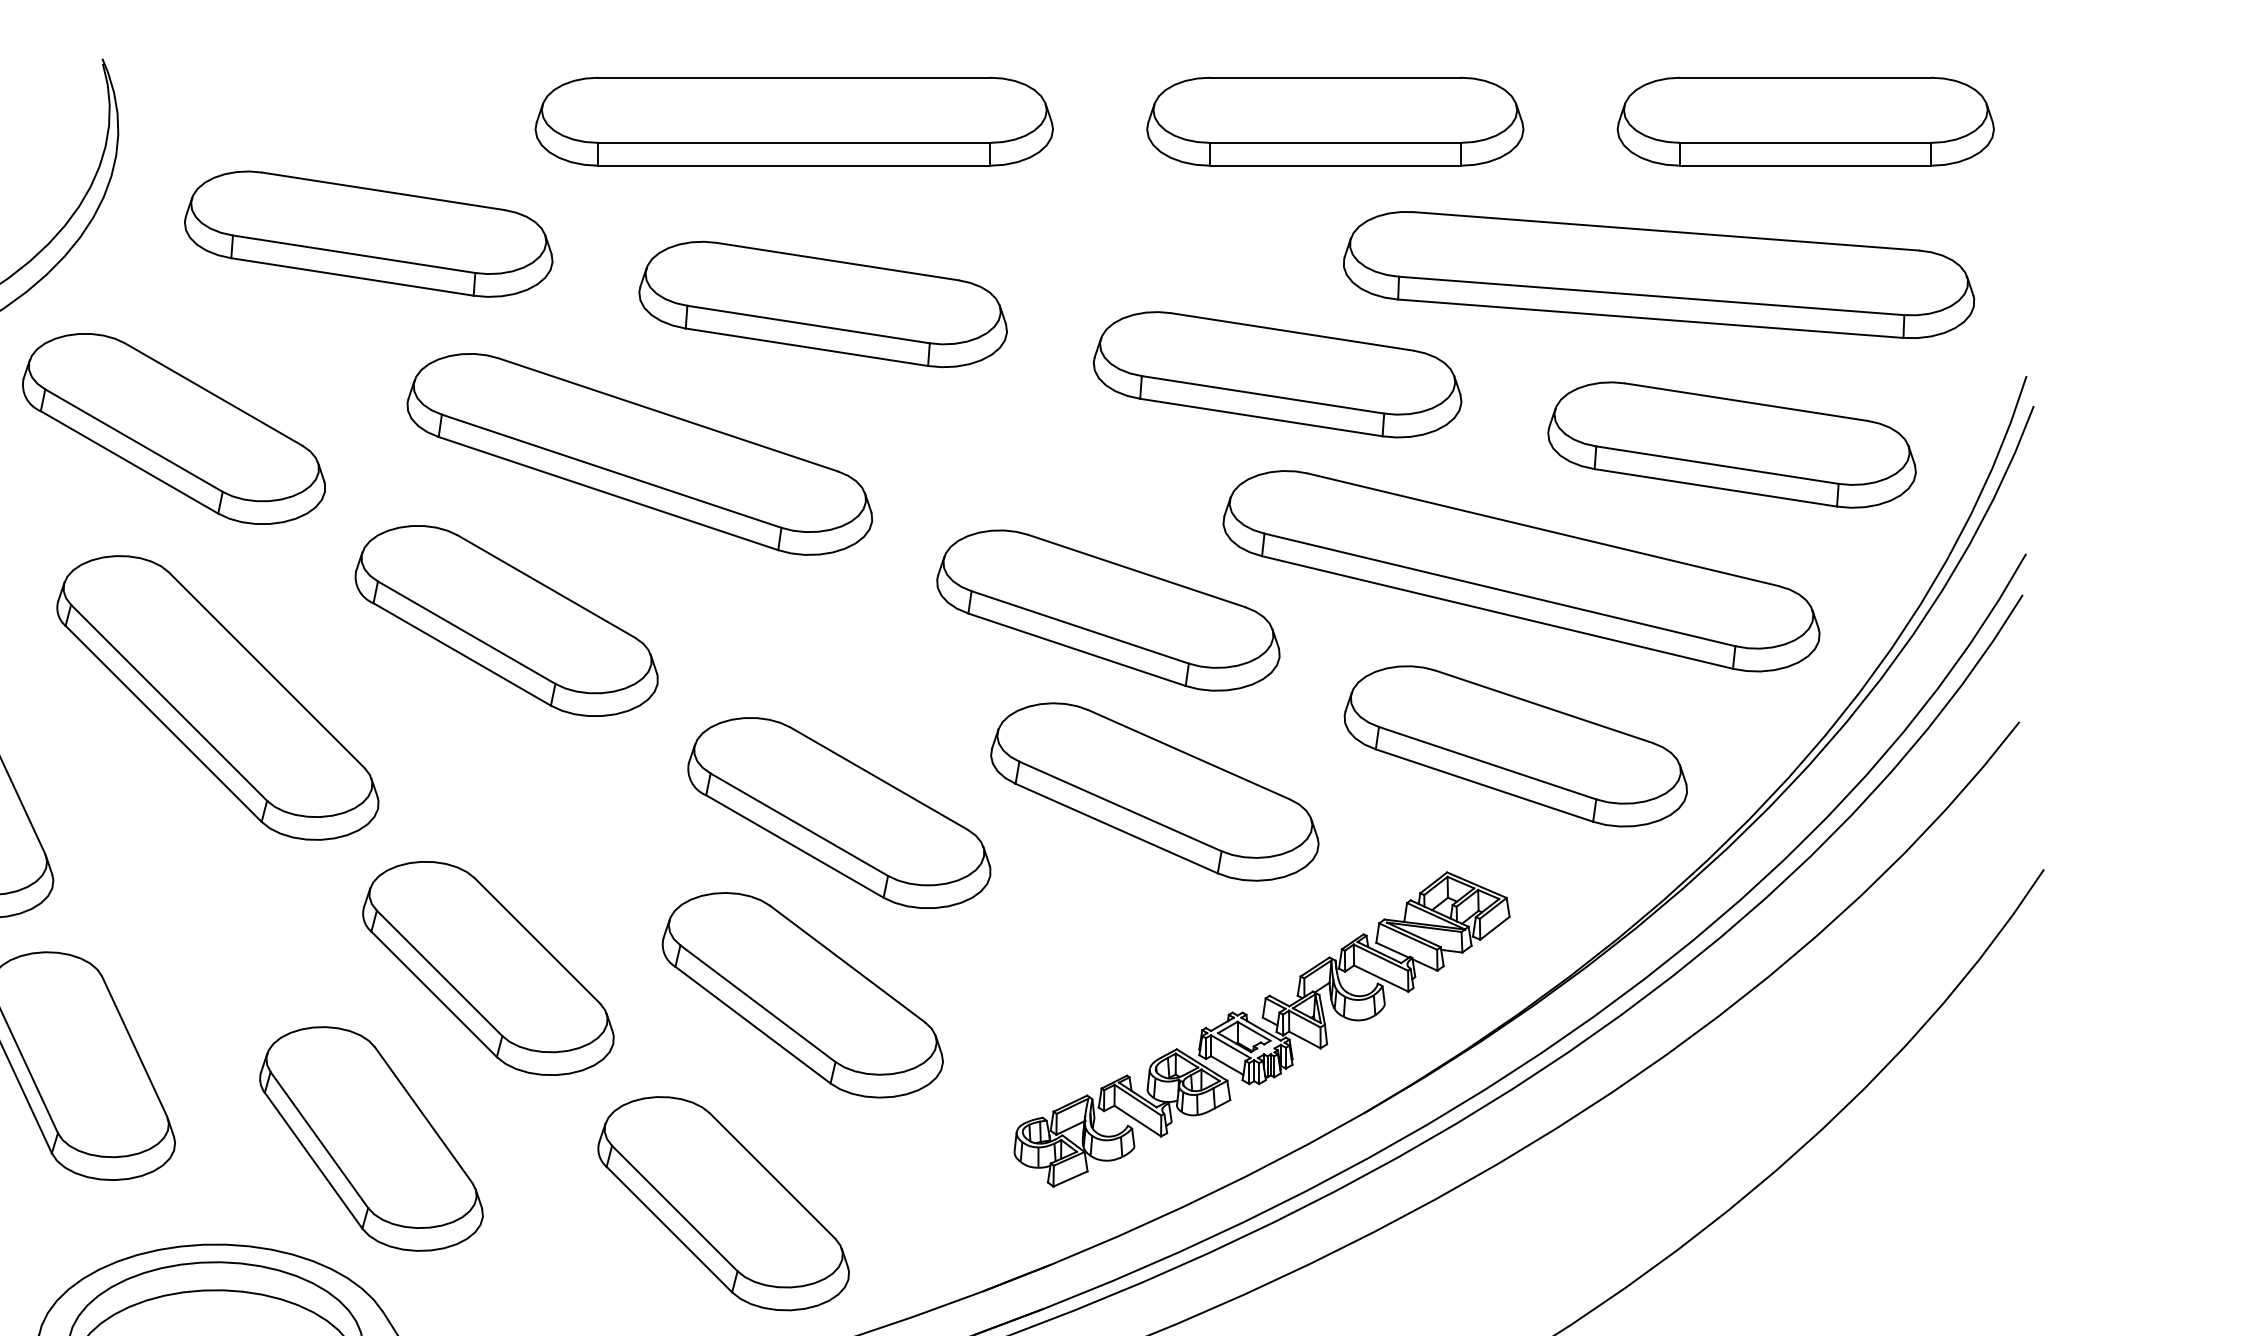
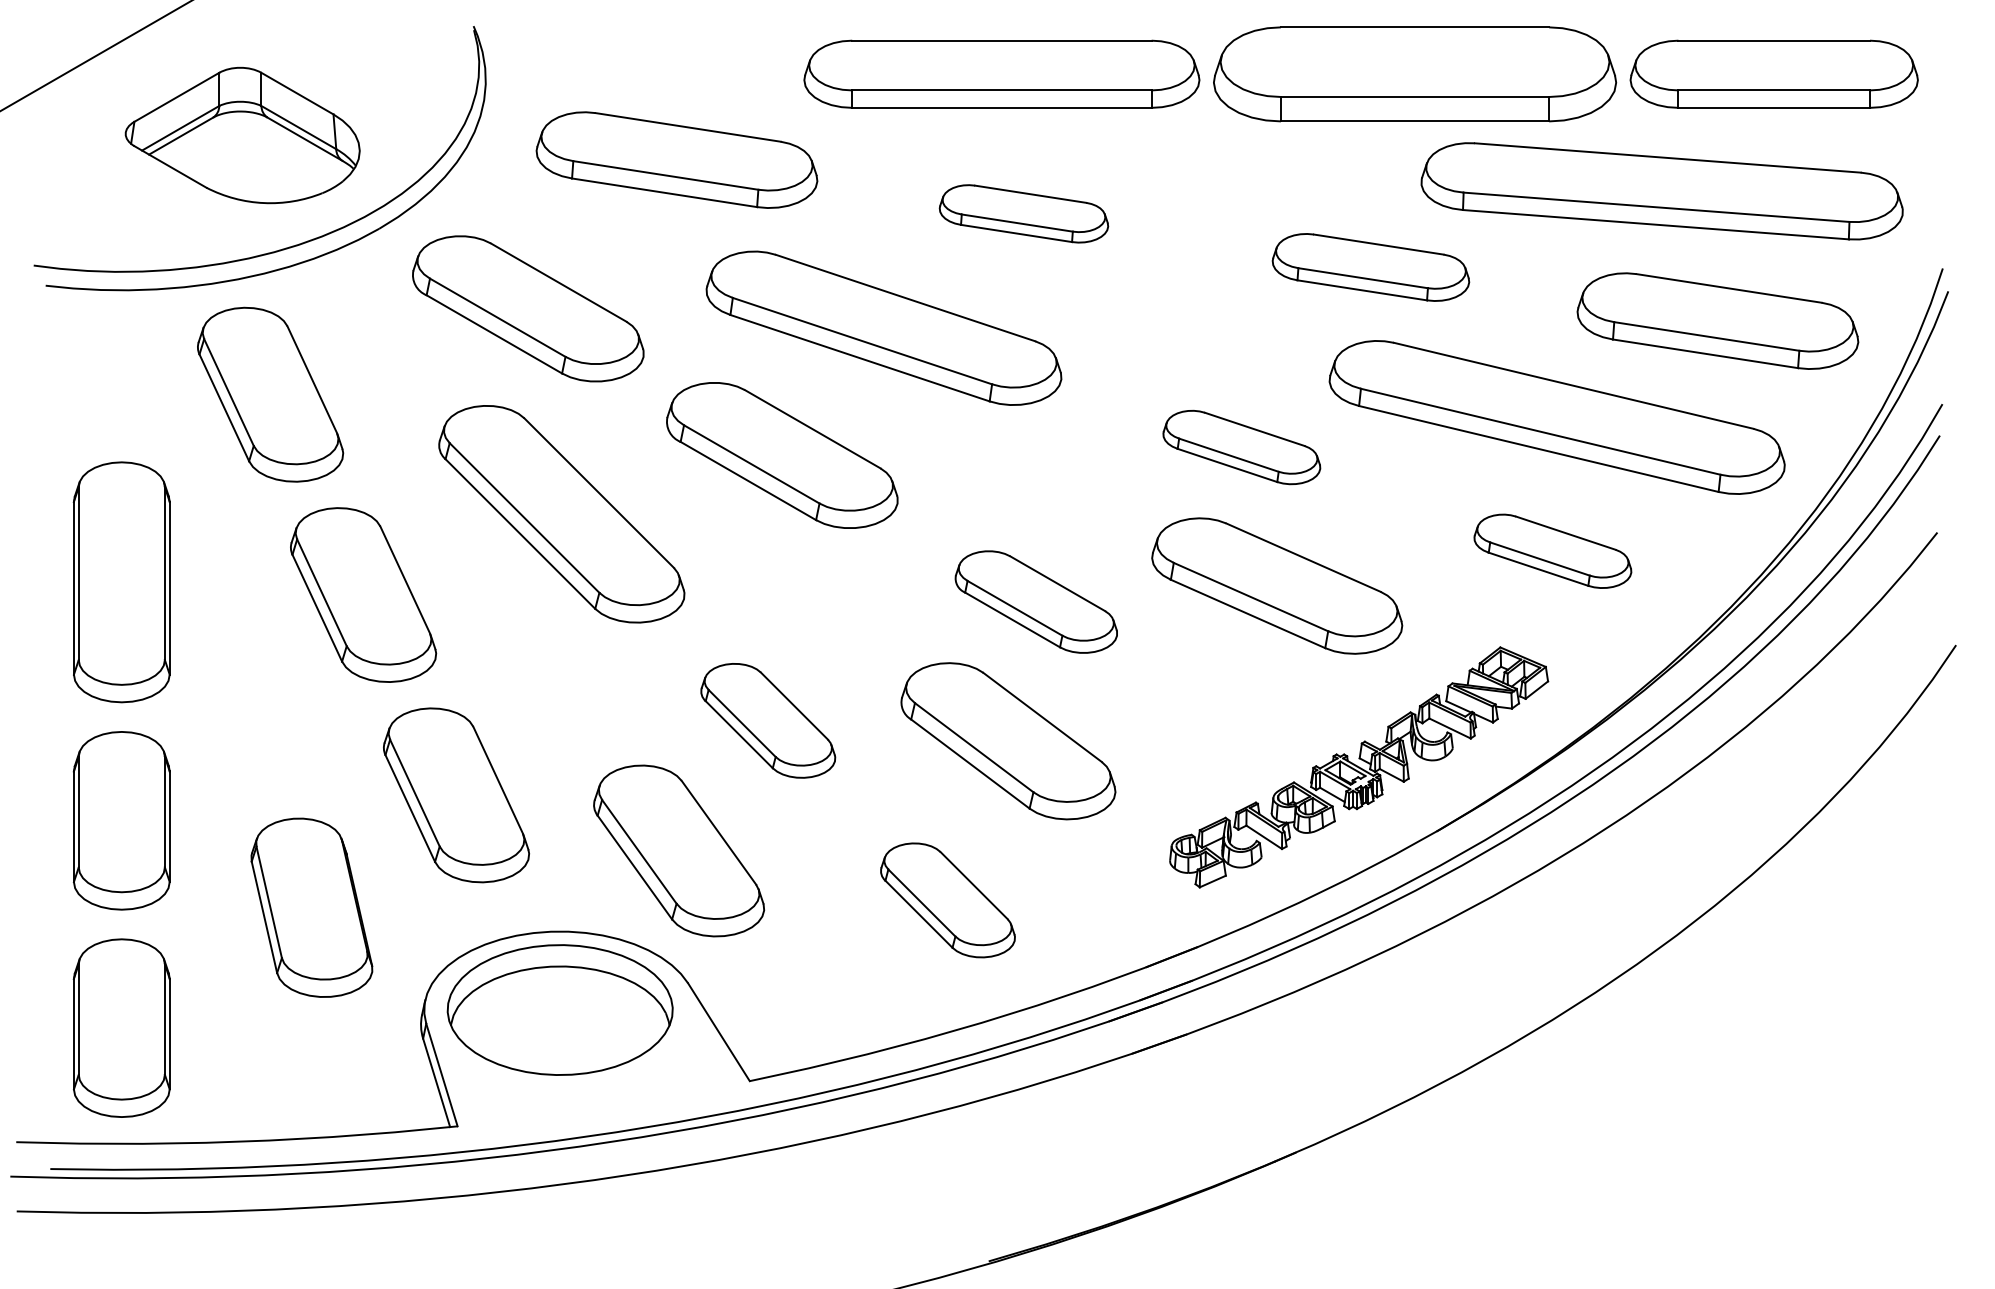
part: (1334, 120) -> (1414, 73), size x1.4
part: (822, 304) -> (1023, 213), size x0.6
part: (1277, 374) -> (1370, 267), size x0.7
part: (1108, 610) -> (1241, 447), size x0.6
part: (1515, 746) -> (1552, 551), size x0.6
part: (839, 812) -> (1036, 601), size x0.7
part: (487, 968) -> (767, 720), size x0.7
part: (723, 1203) -> (947, 900), size x0.7

